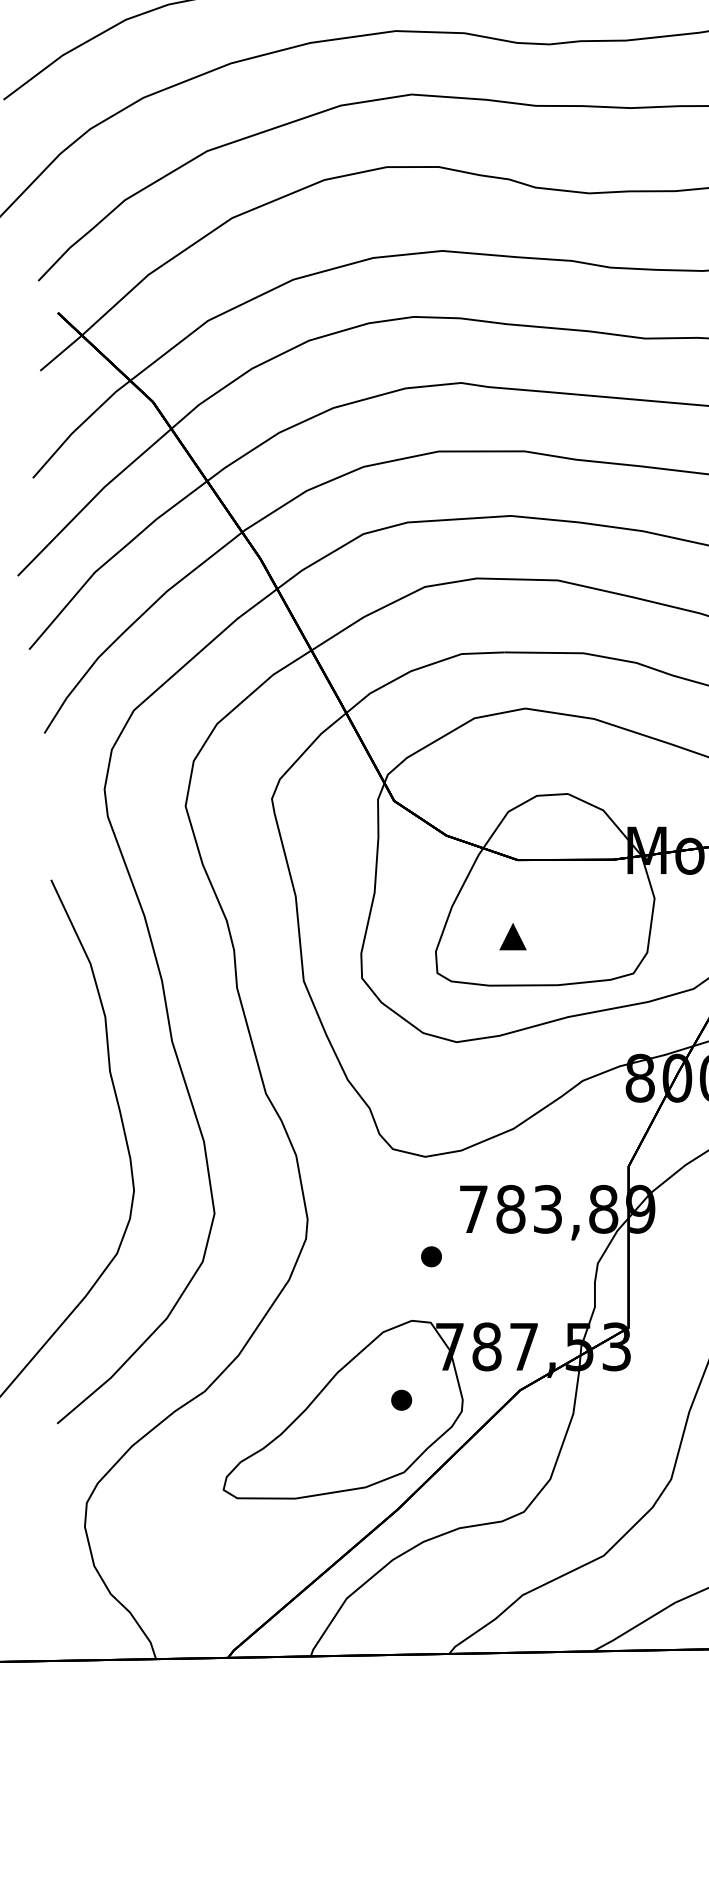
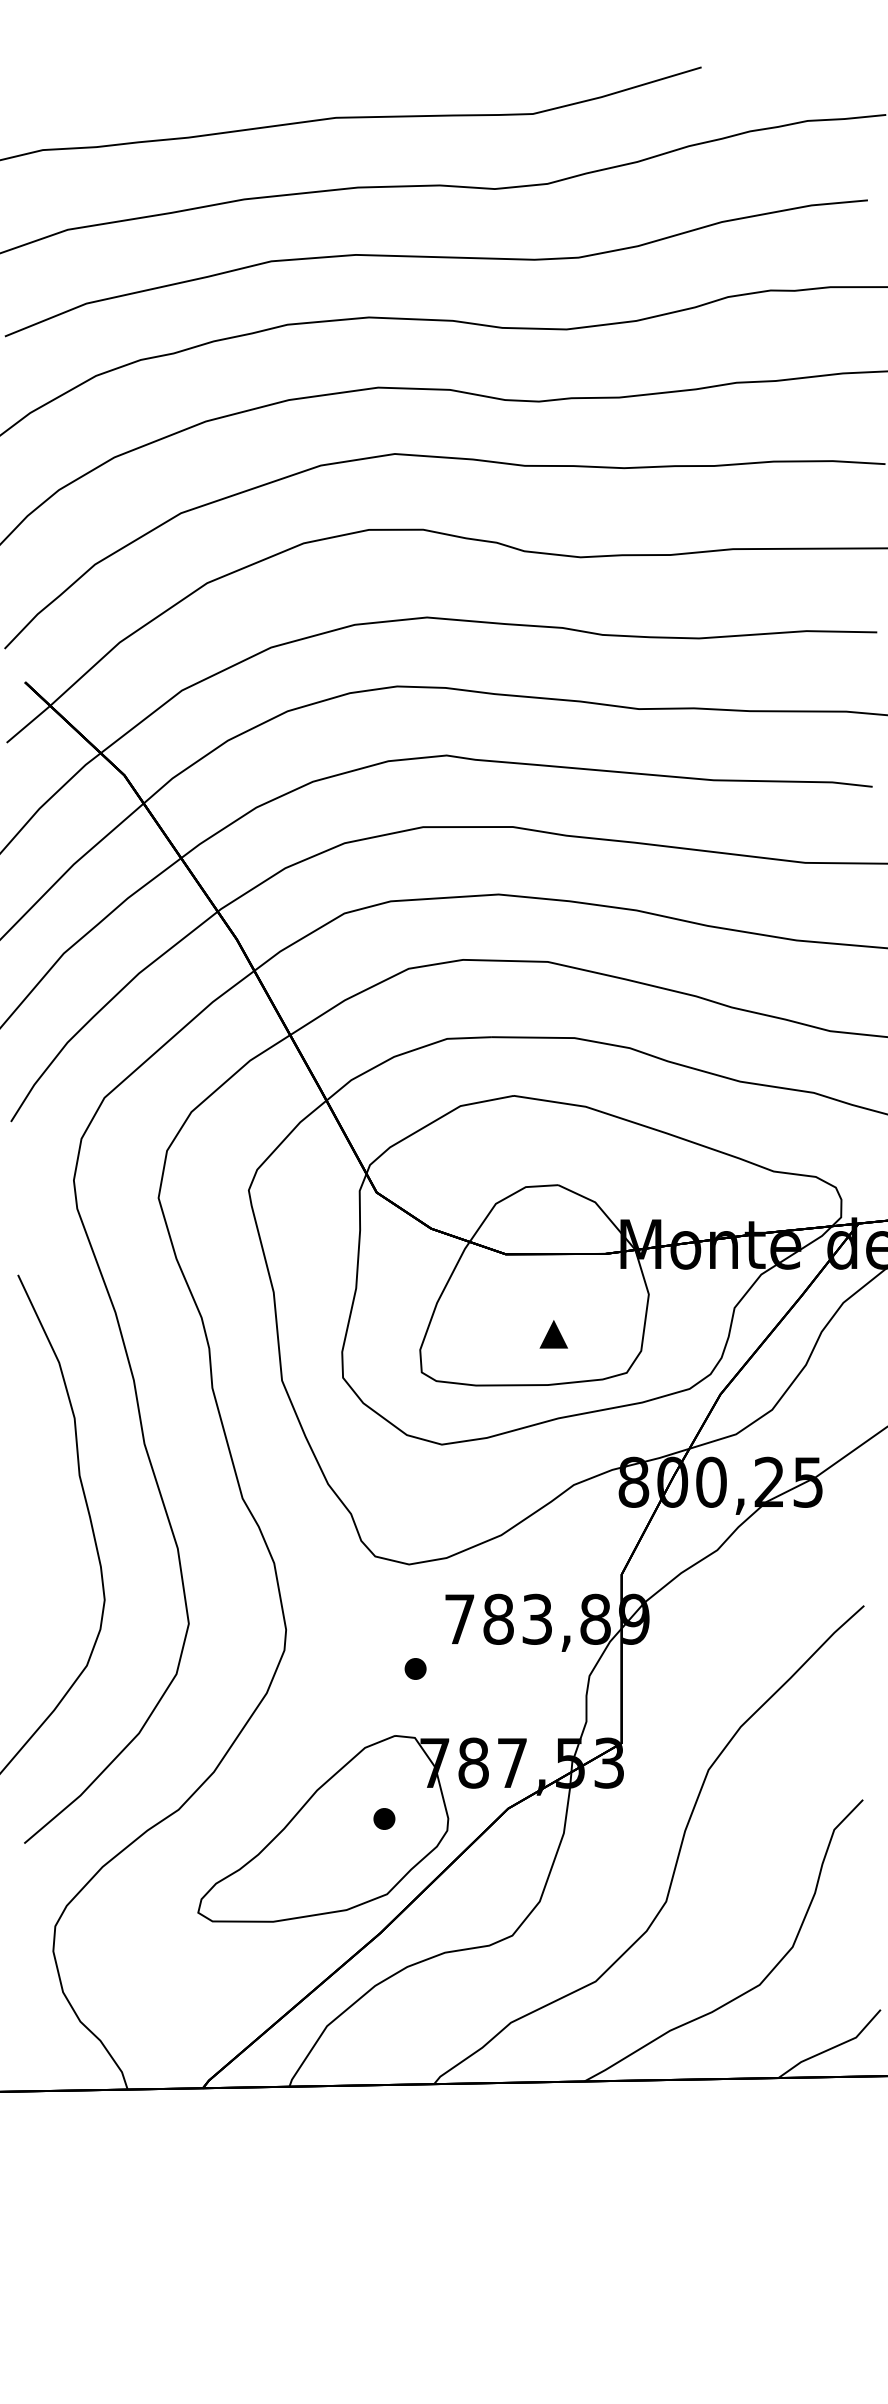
part: (512, 936) -> (553, 1334), moved

